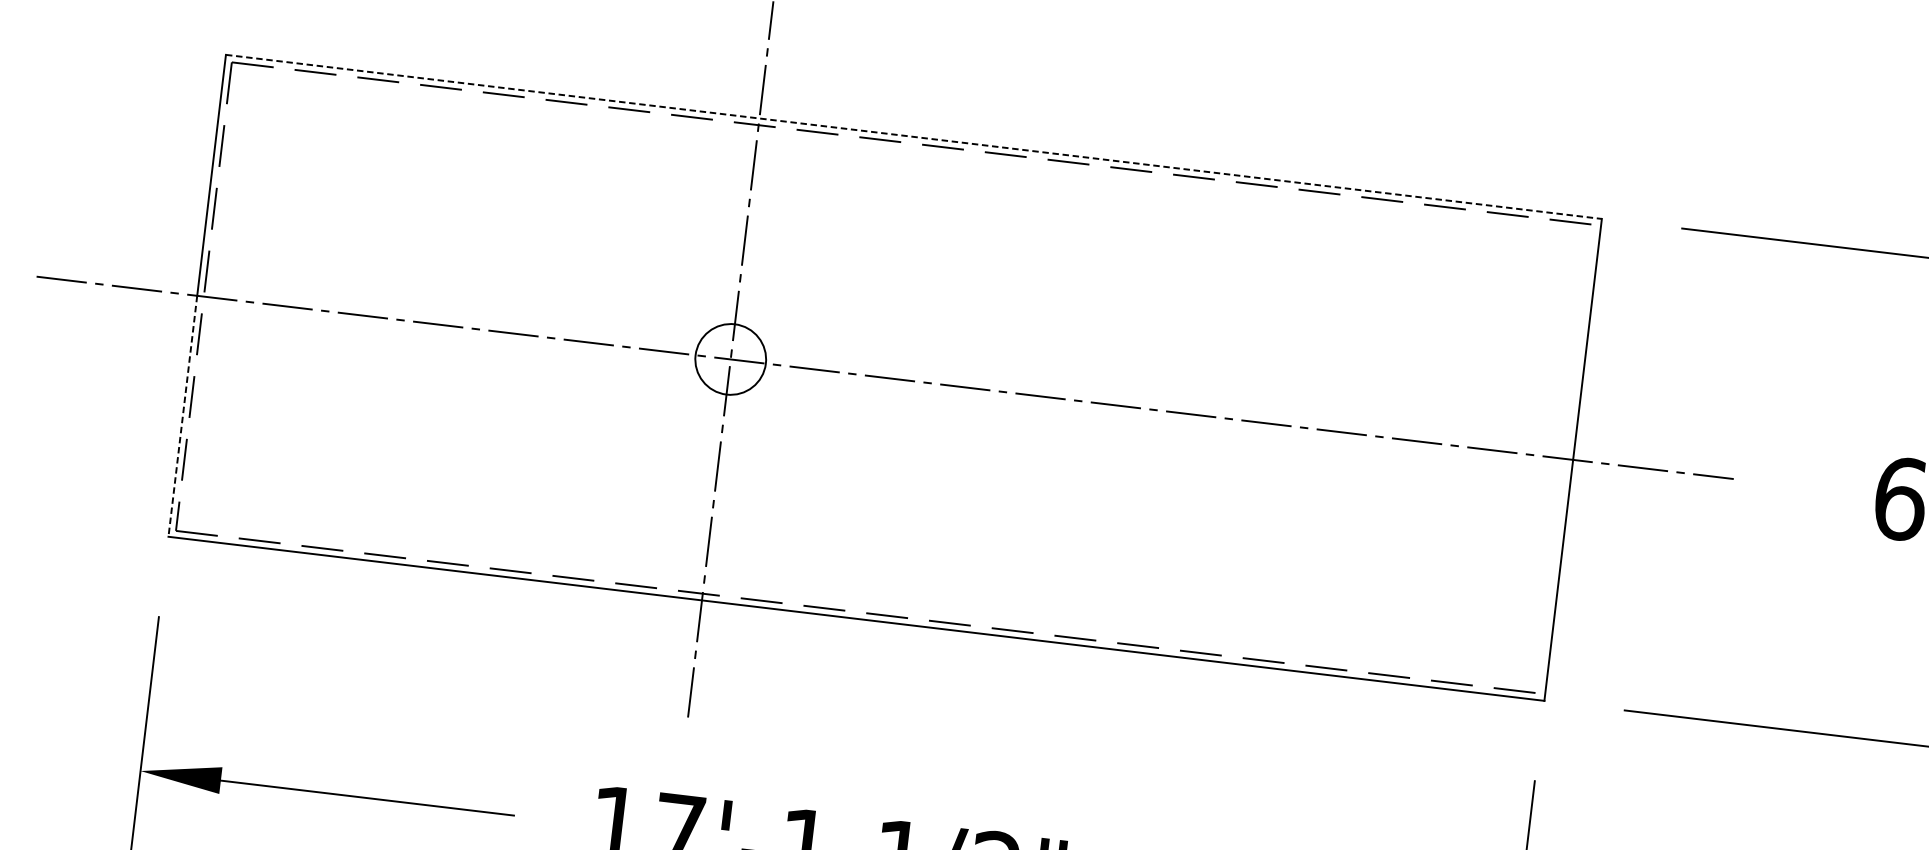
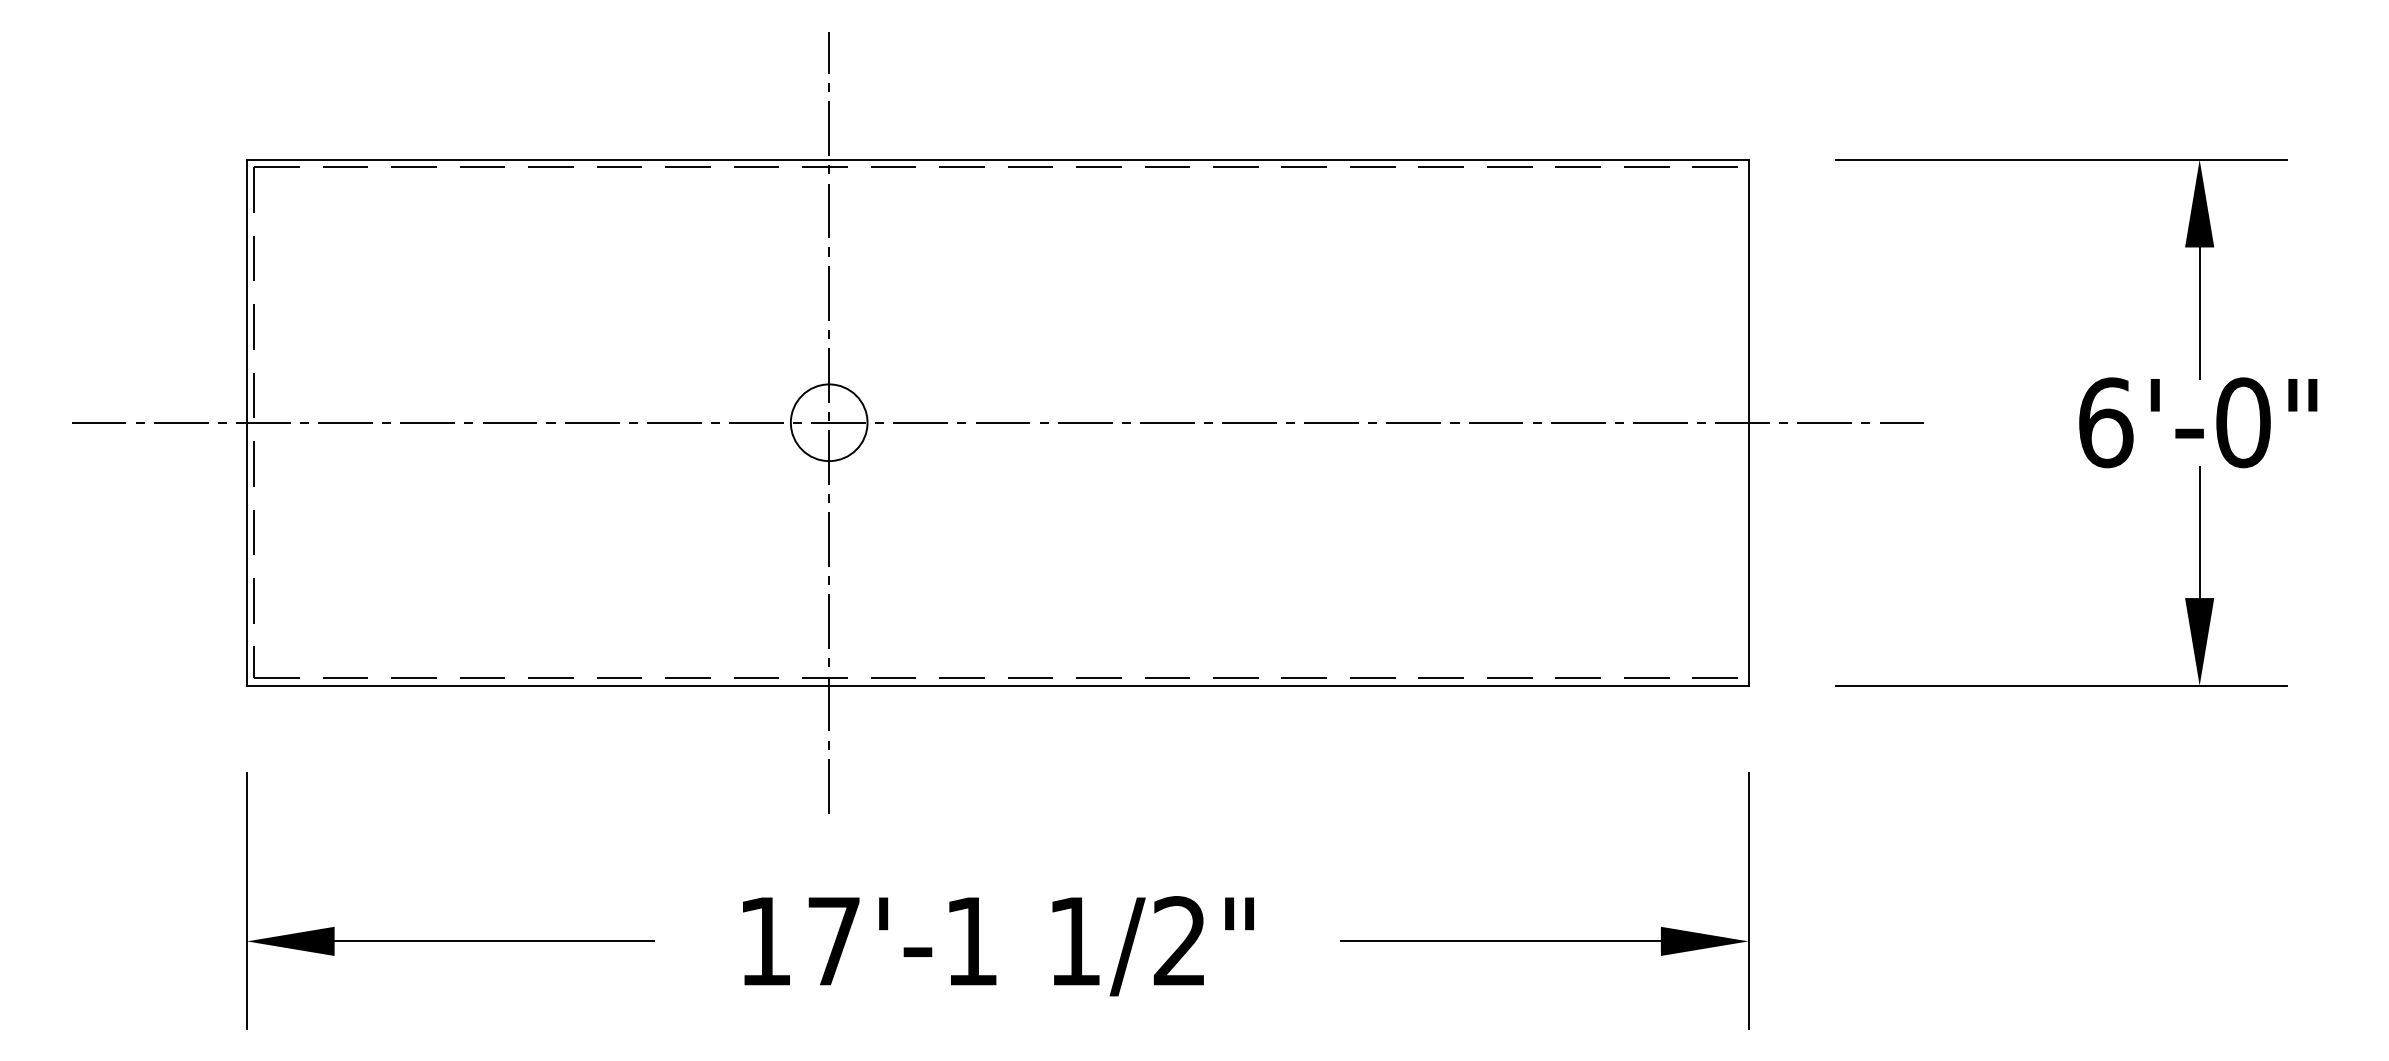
line: (913, 136) -> (997, 159), dashed -> solid
line: (182, 416) -> (246, 554), dashed -> solid

